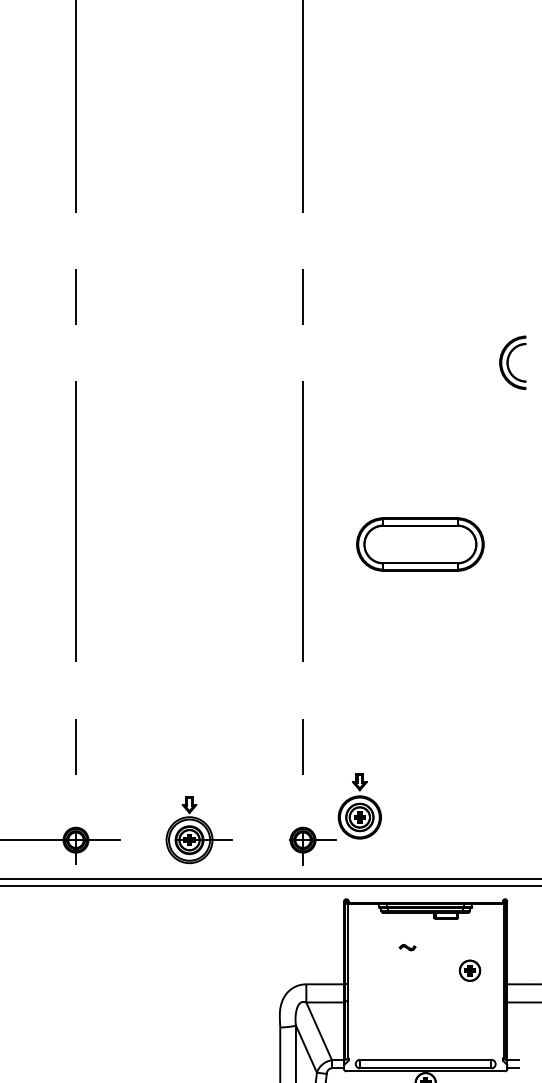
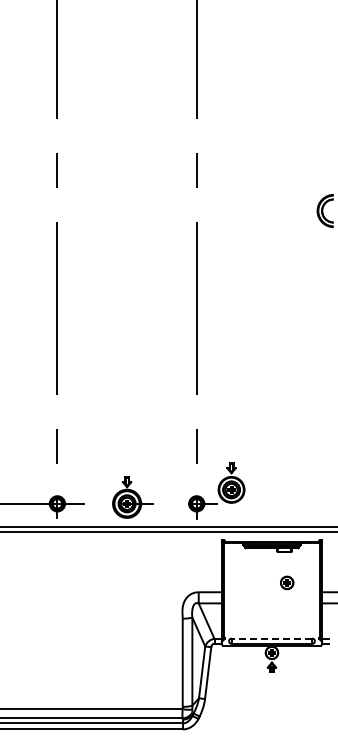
part: (420, 544) -> (268, 322), removed
part: (407, 947) -> (260, 569), removed
part: (470, 970) -> (287, 582), moved
line: (424, 1059) -> (271, 638), solid -> dashed

